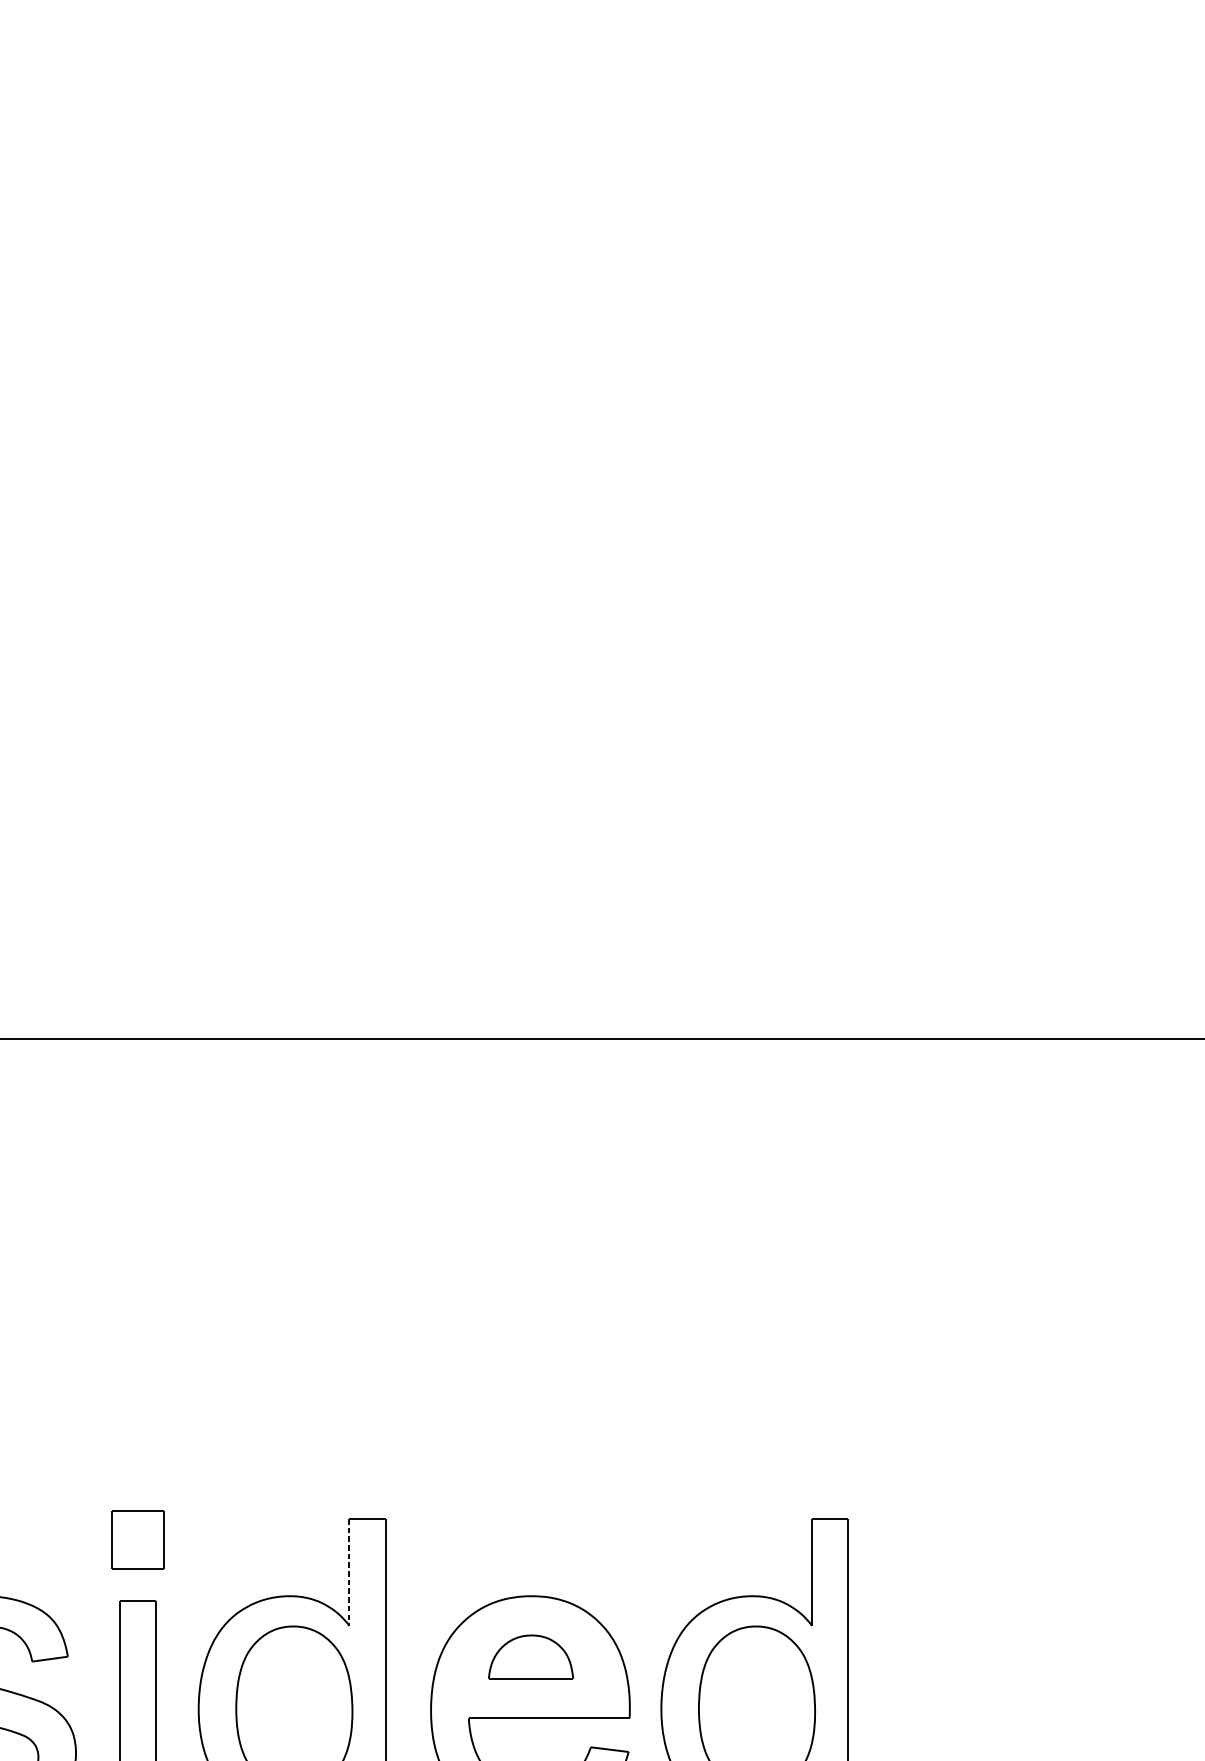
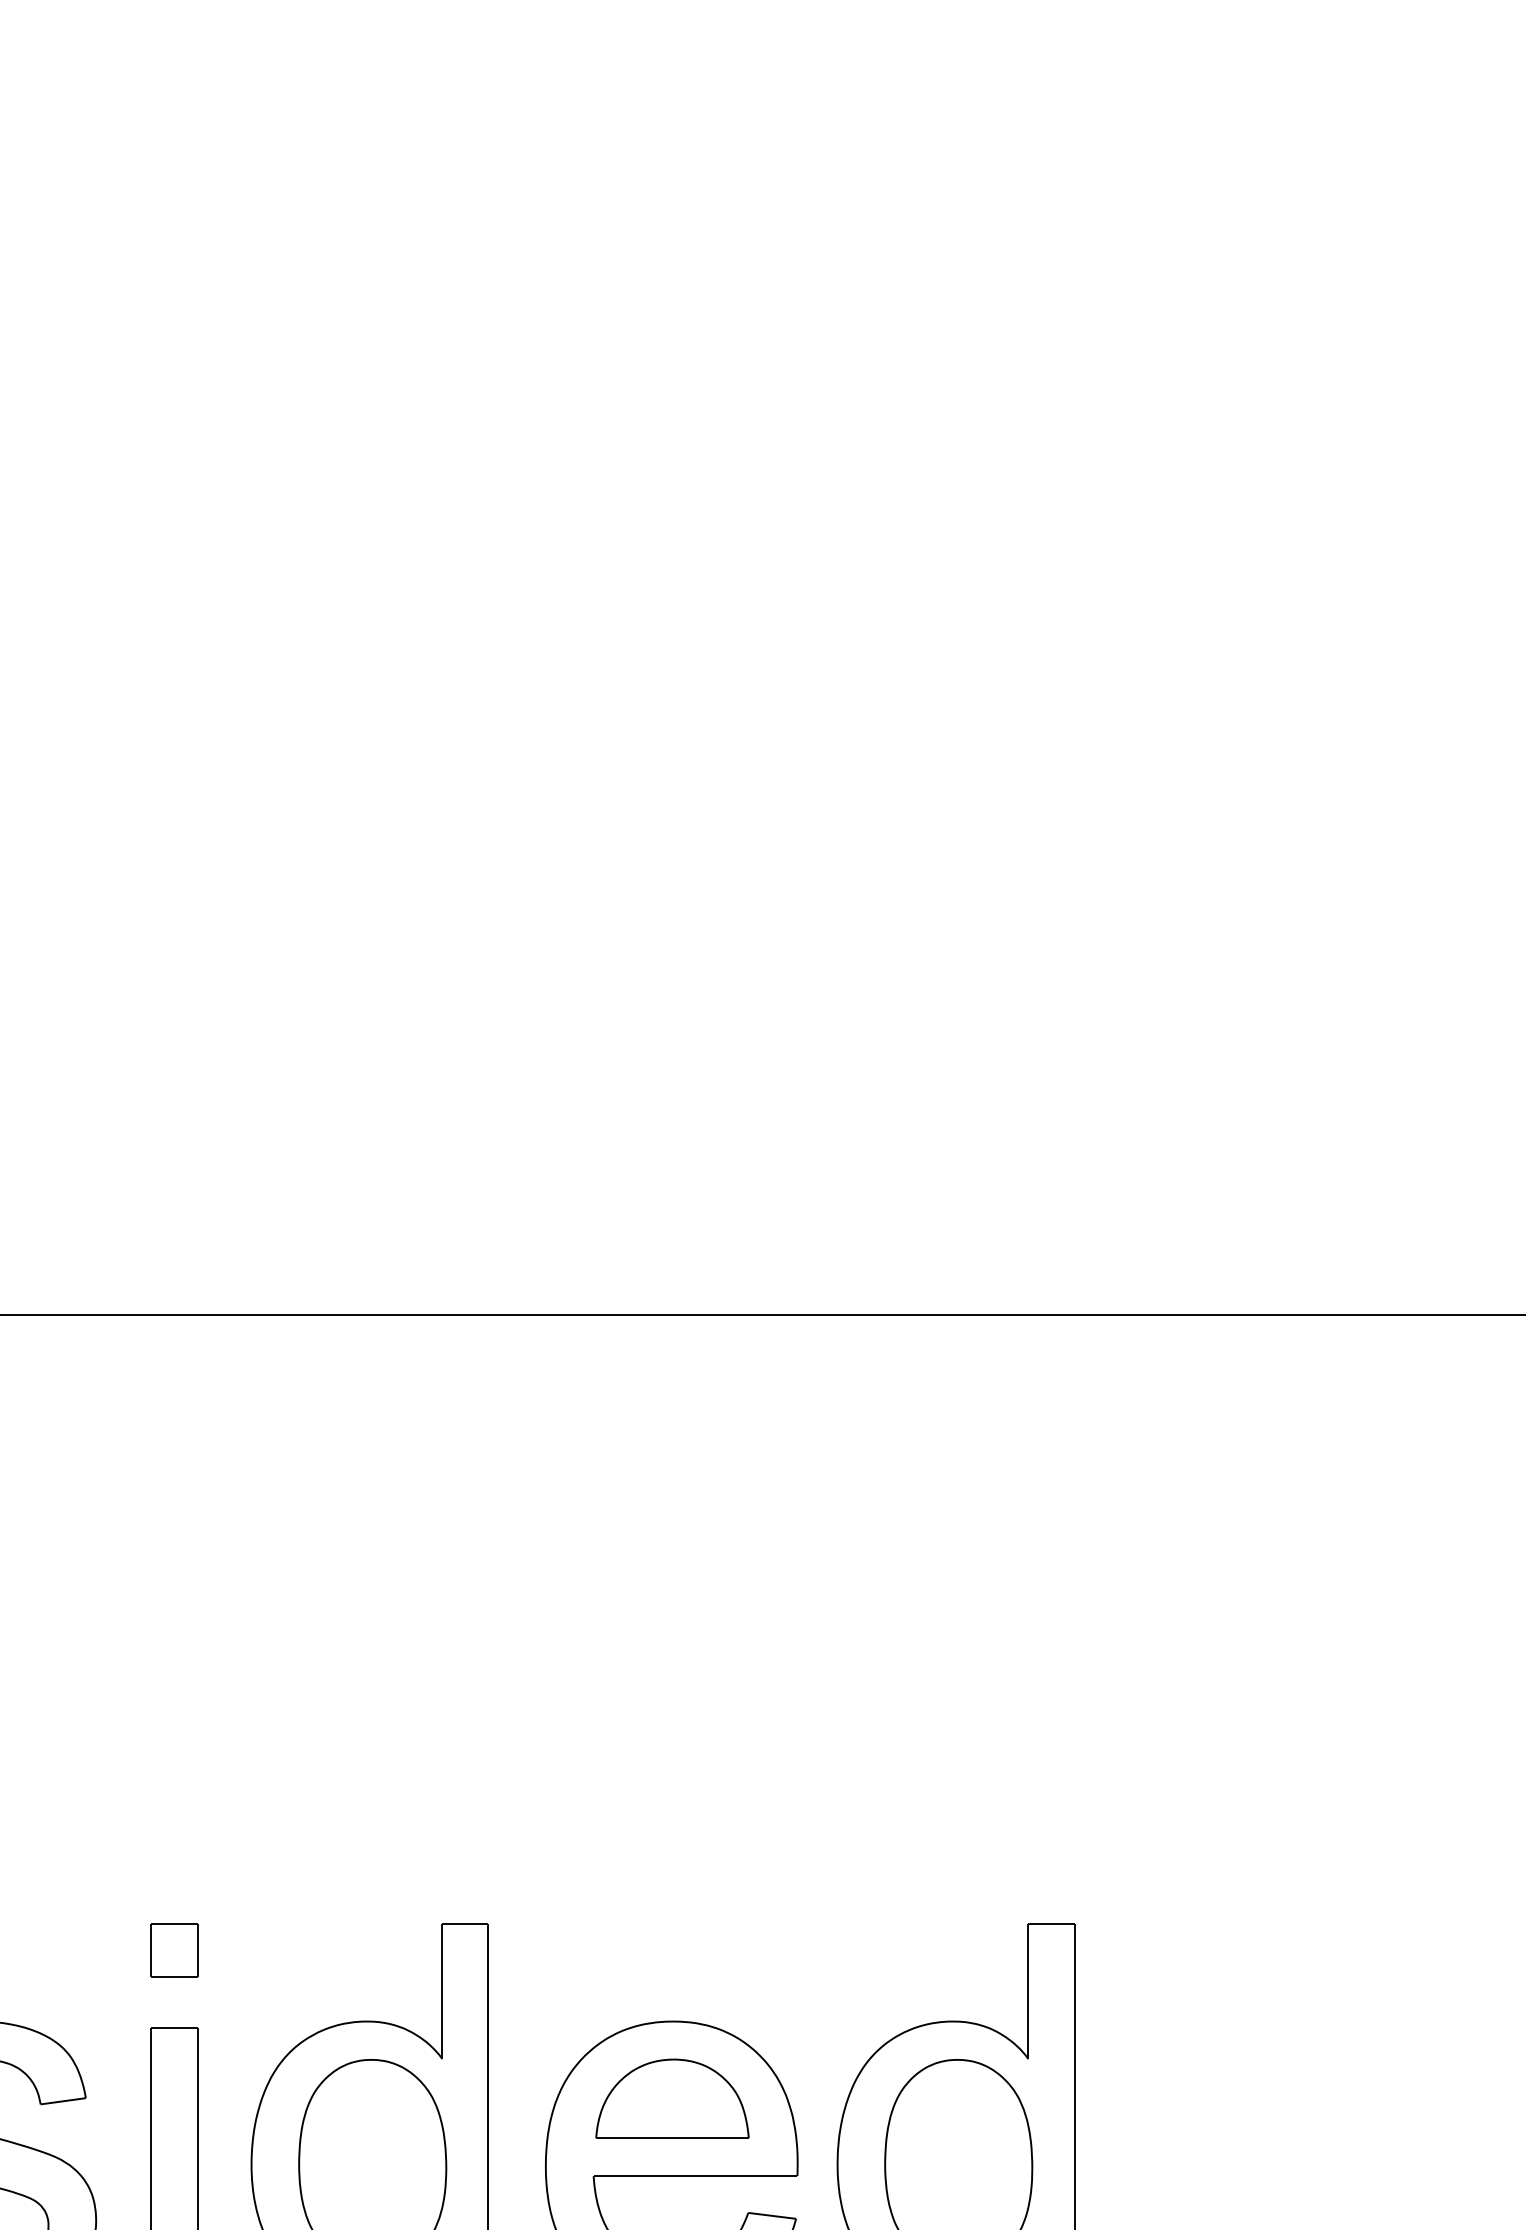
part: (137, 1540) -> (174, 1950), size x0.71
line: (349, 1572) -> (442, 1991), dashed -> solid
part: (531, 1656) -> (672, 2098), size x1.43

